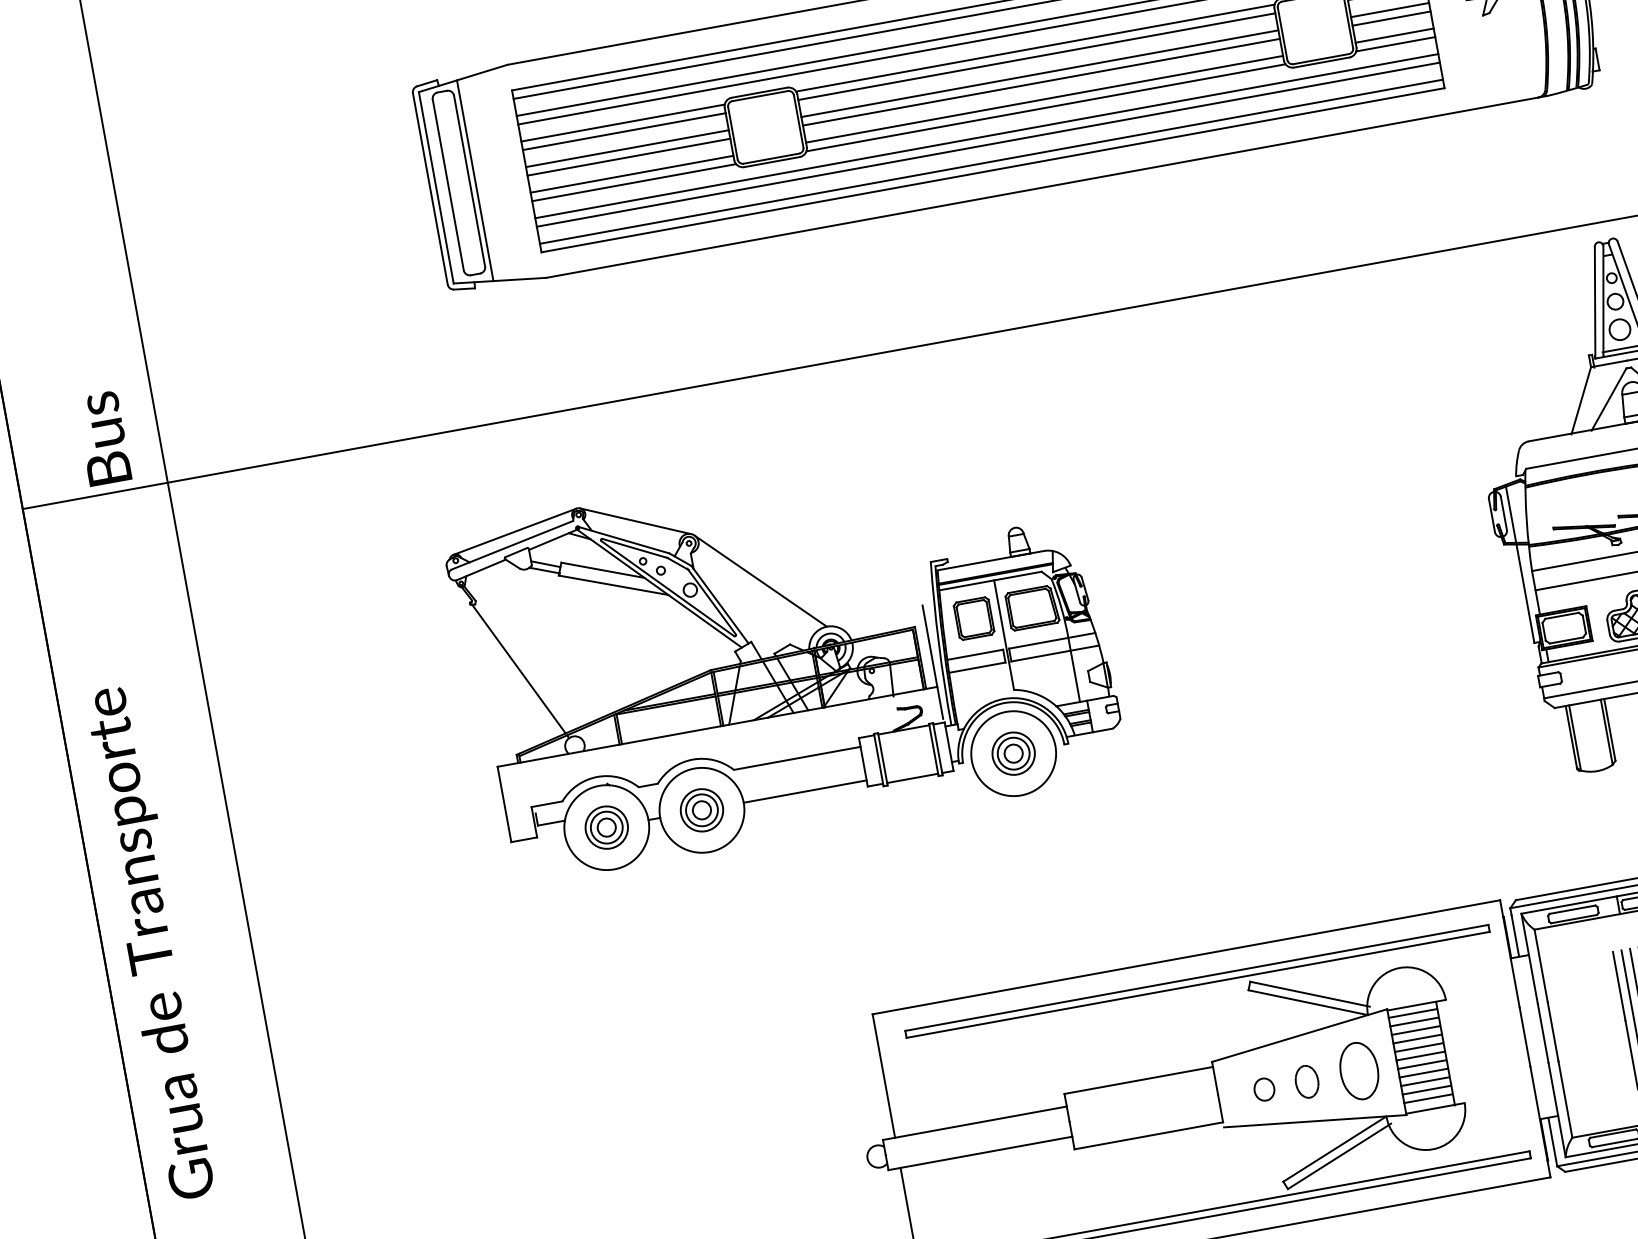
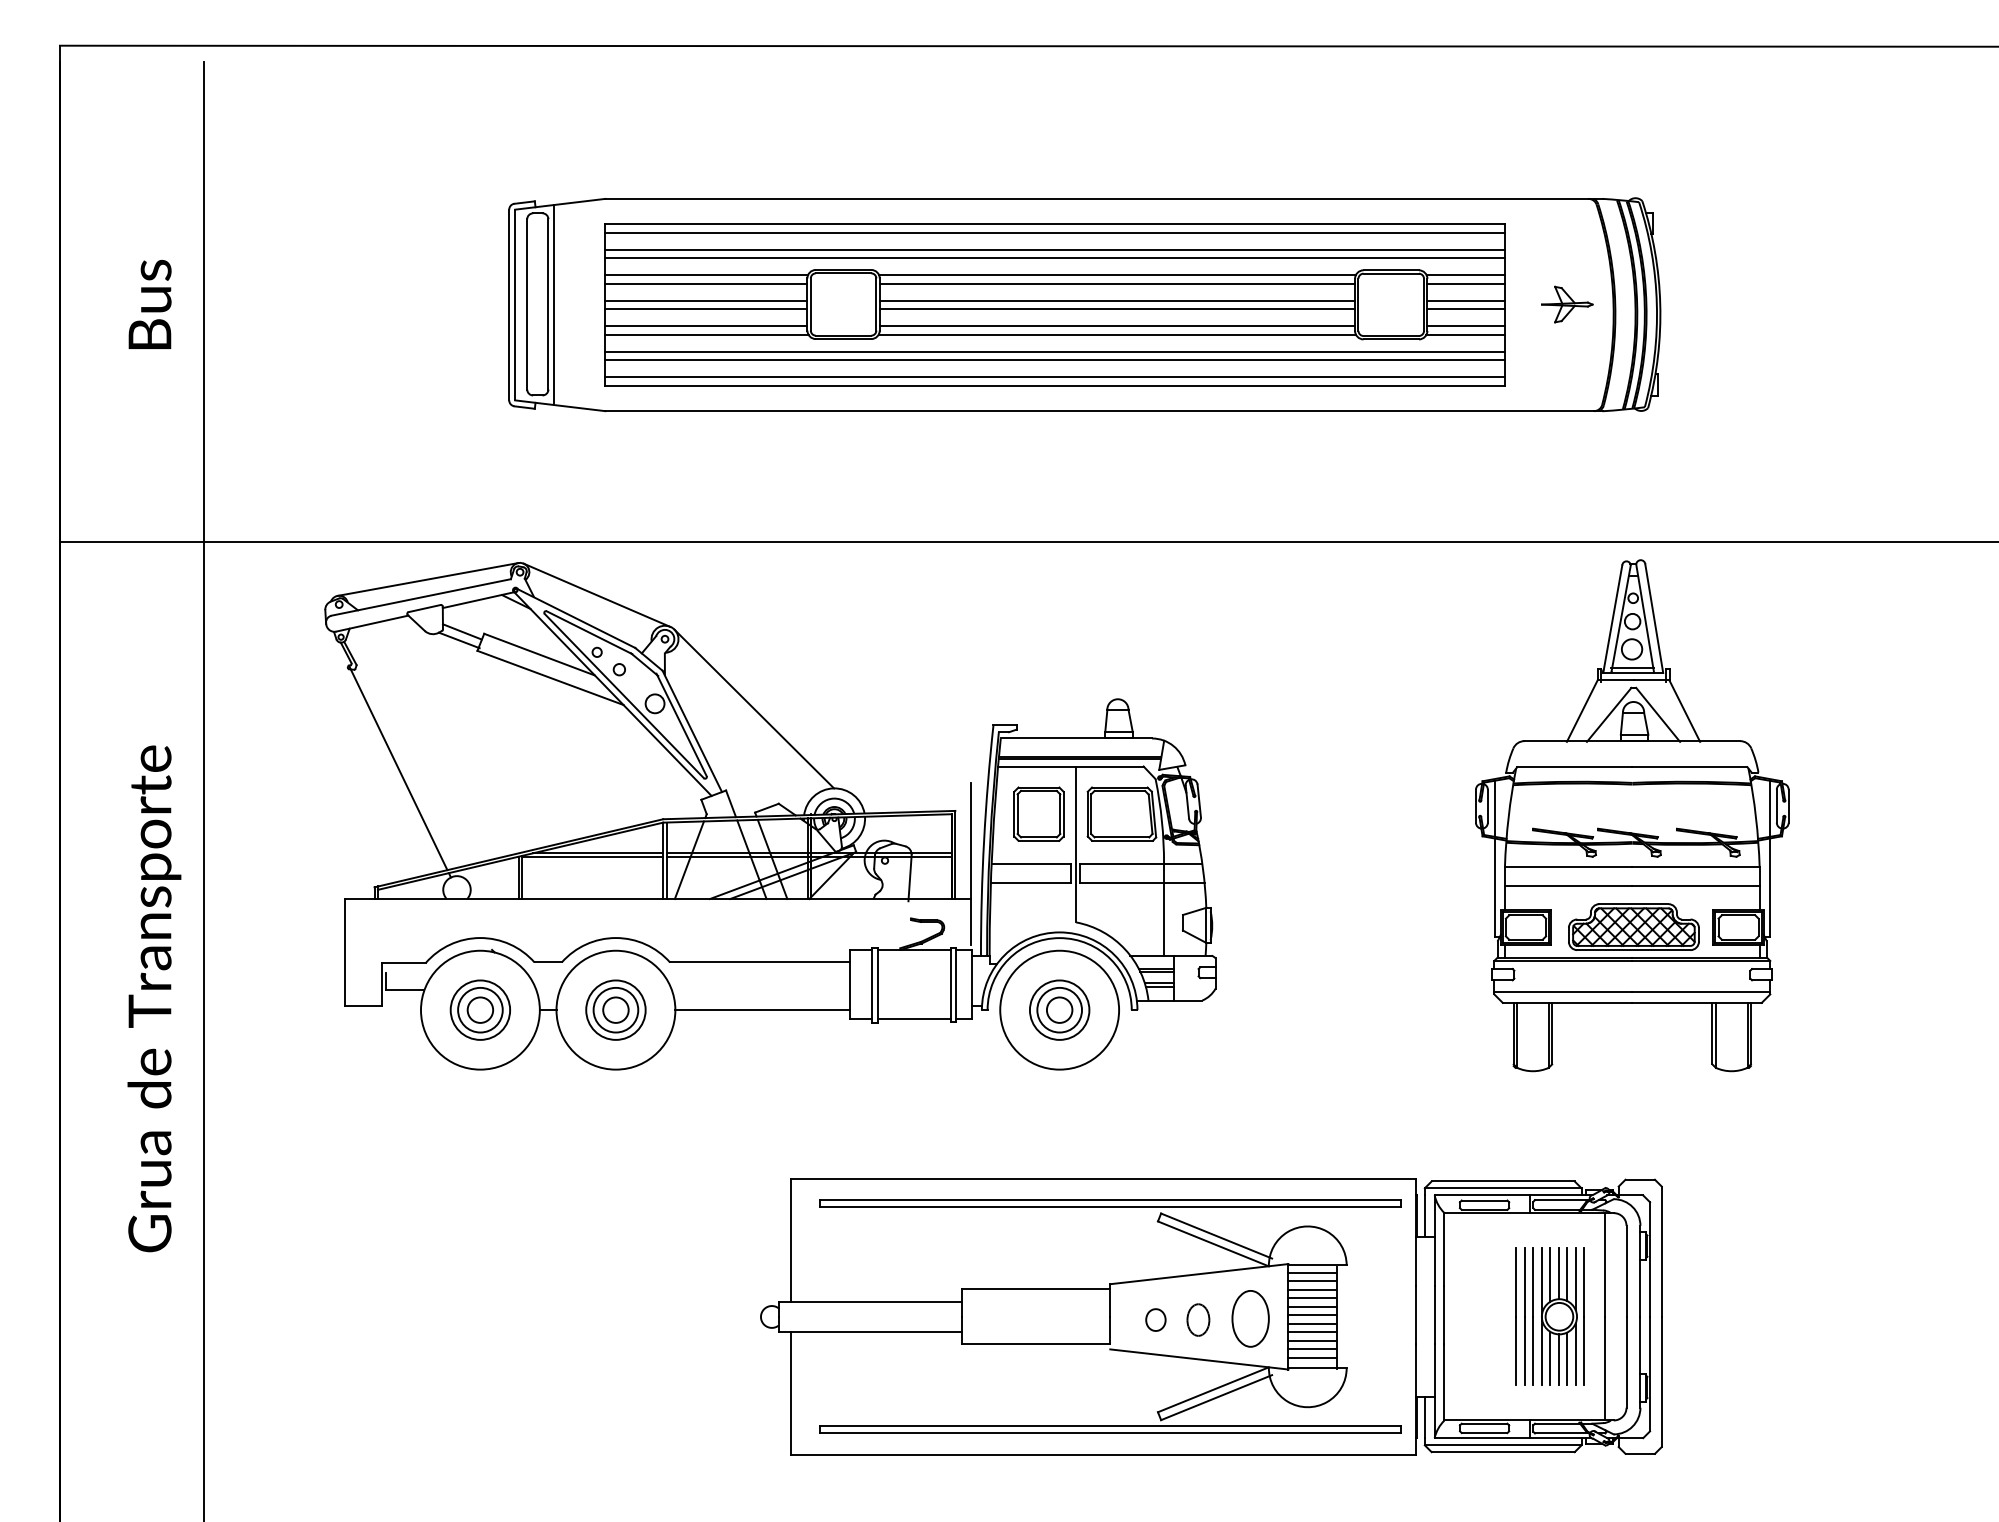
text: (102, 438) -> (149, 304), moved
part: (785, 654) -> (770, 816), size x1.43
text: (152, 942) -> (154, 998), moved

